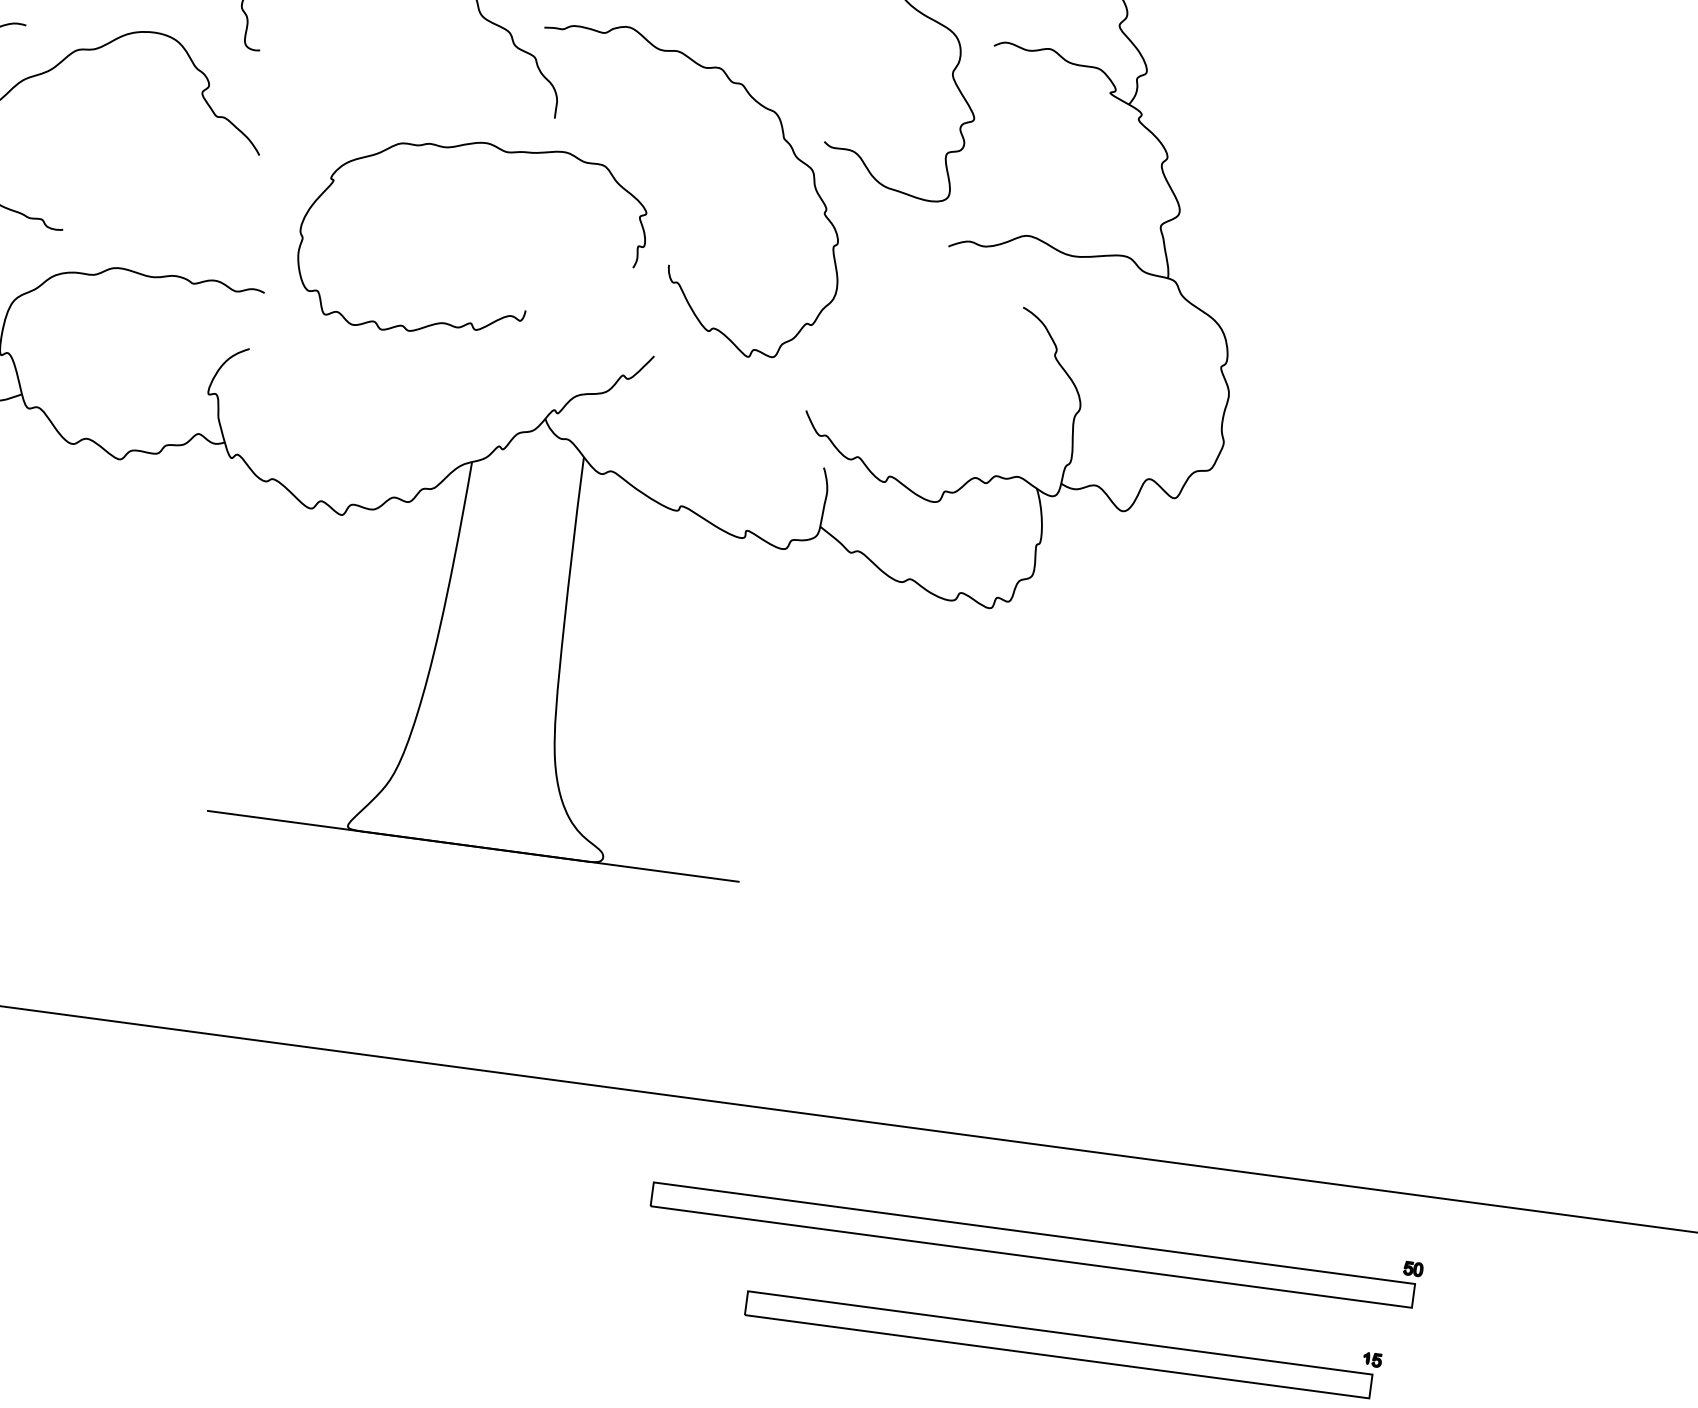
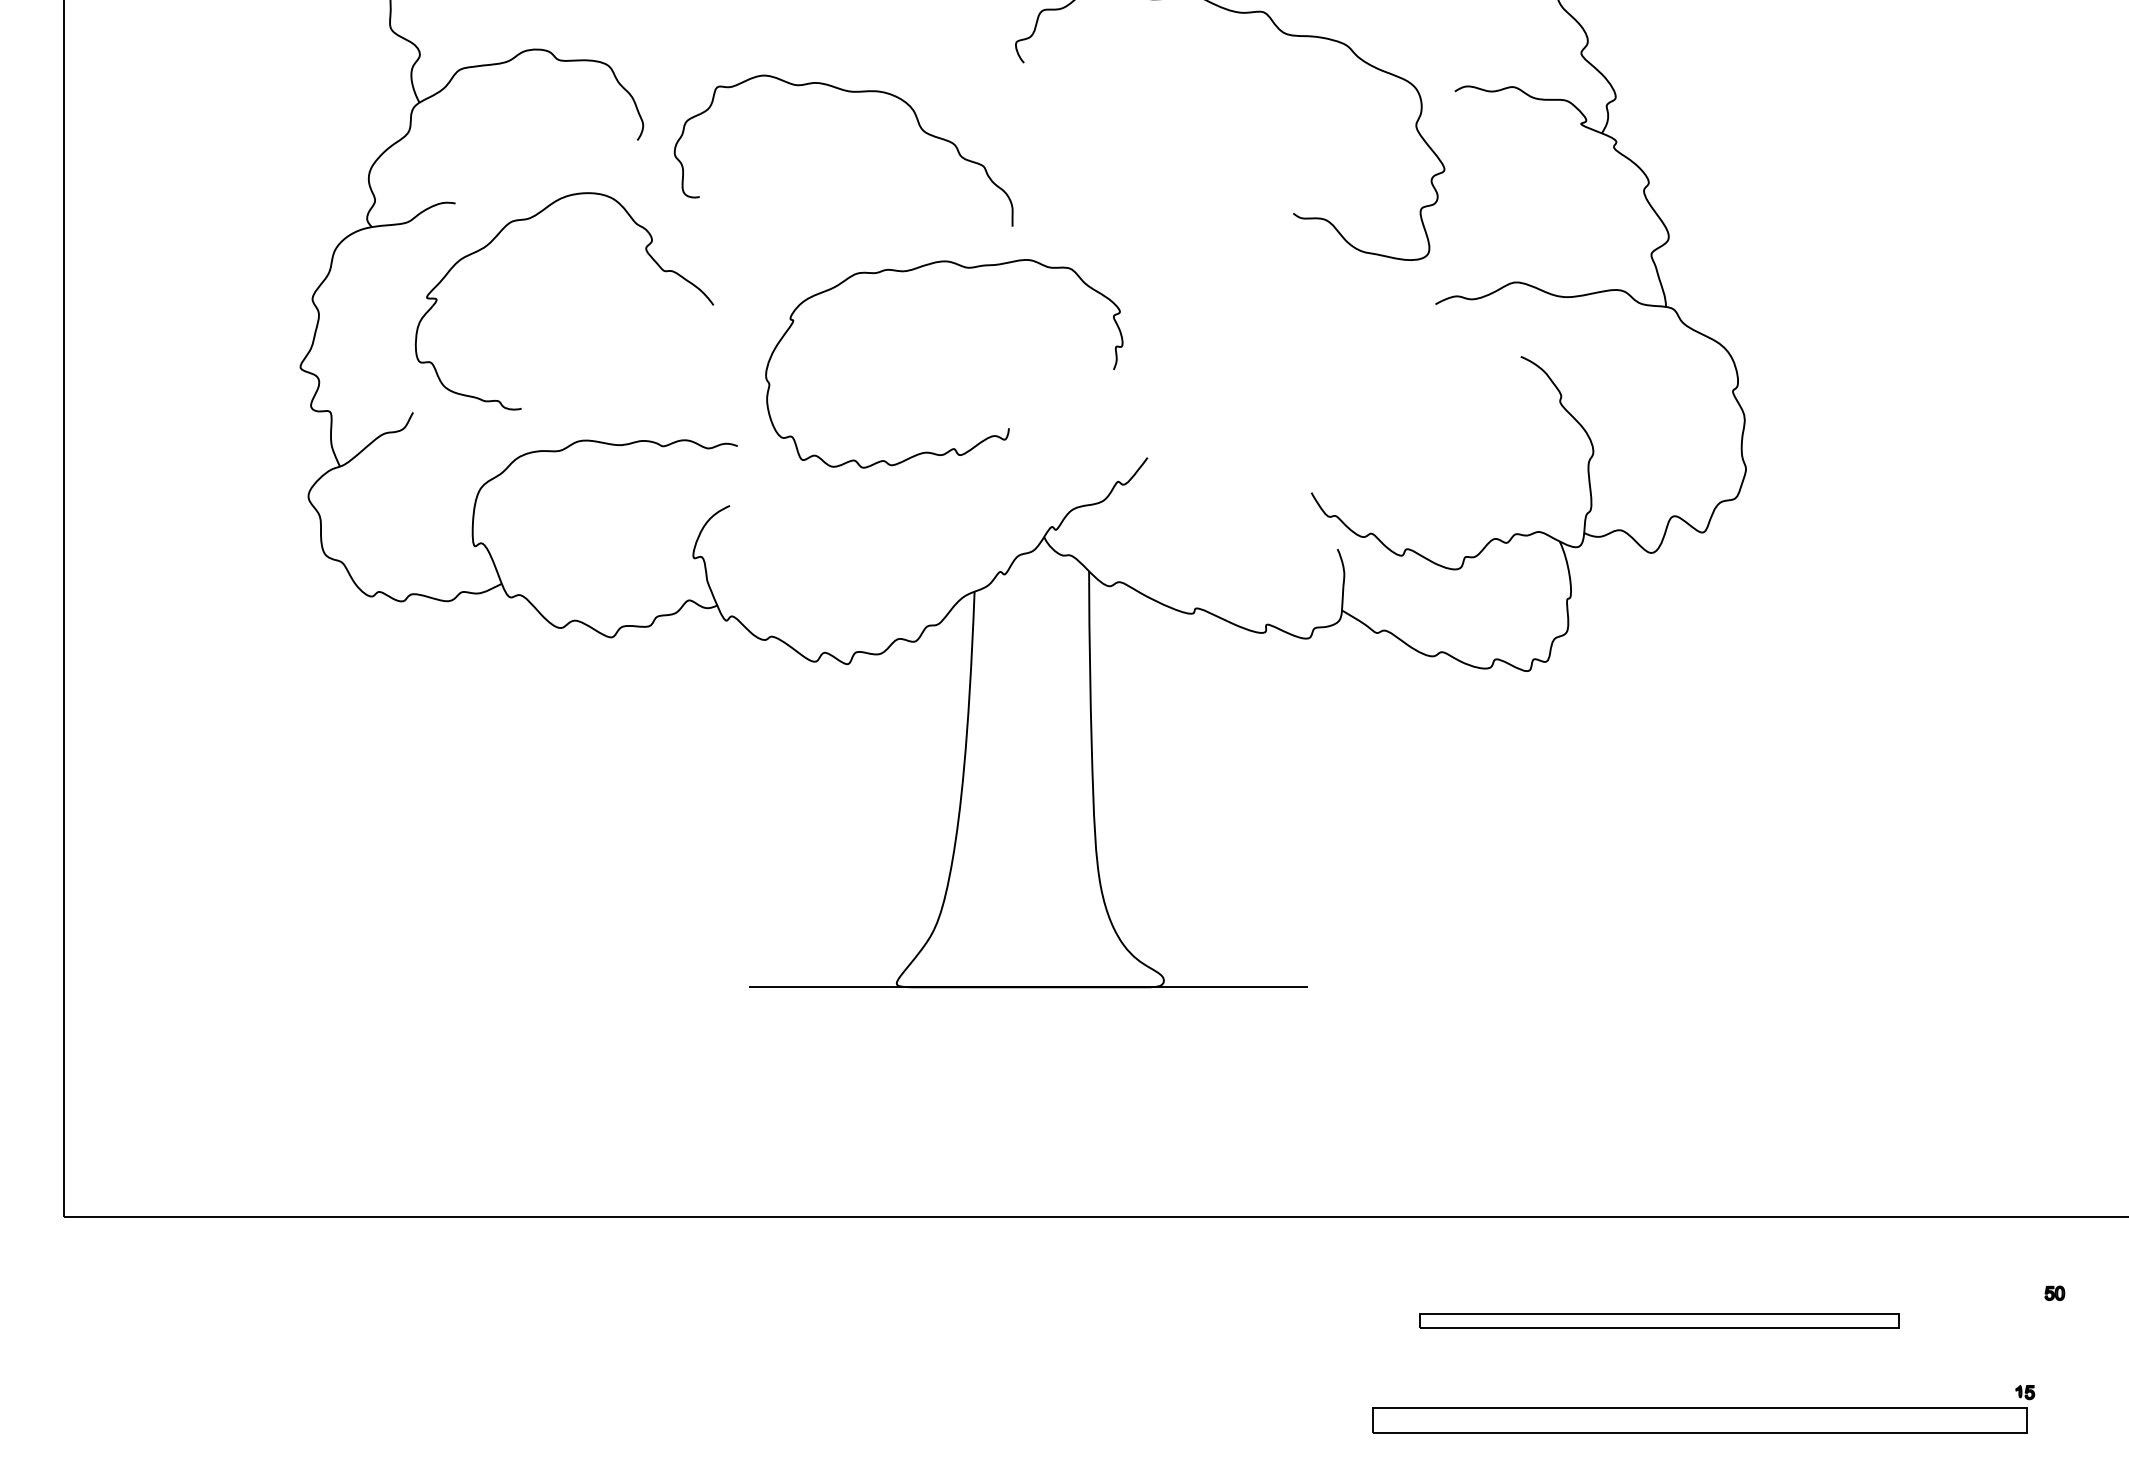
curve: (670, 264) -> (1151, 361), removed
part: (1032, 1244) -> (1659, 1320), size x0.6

